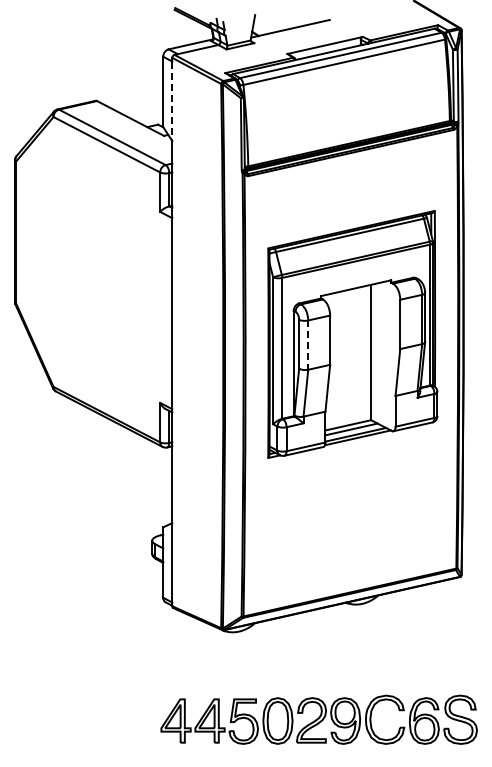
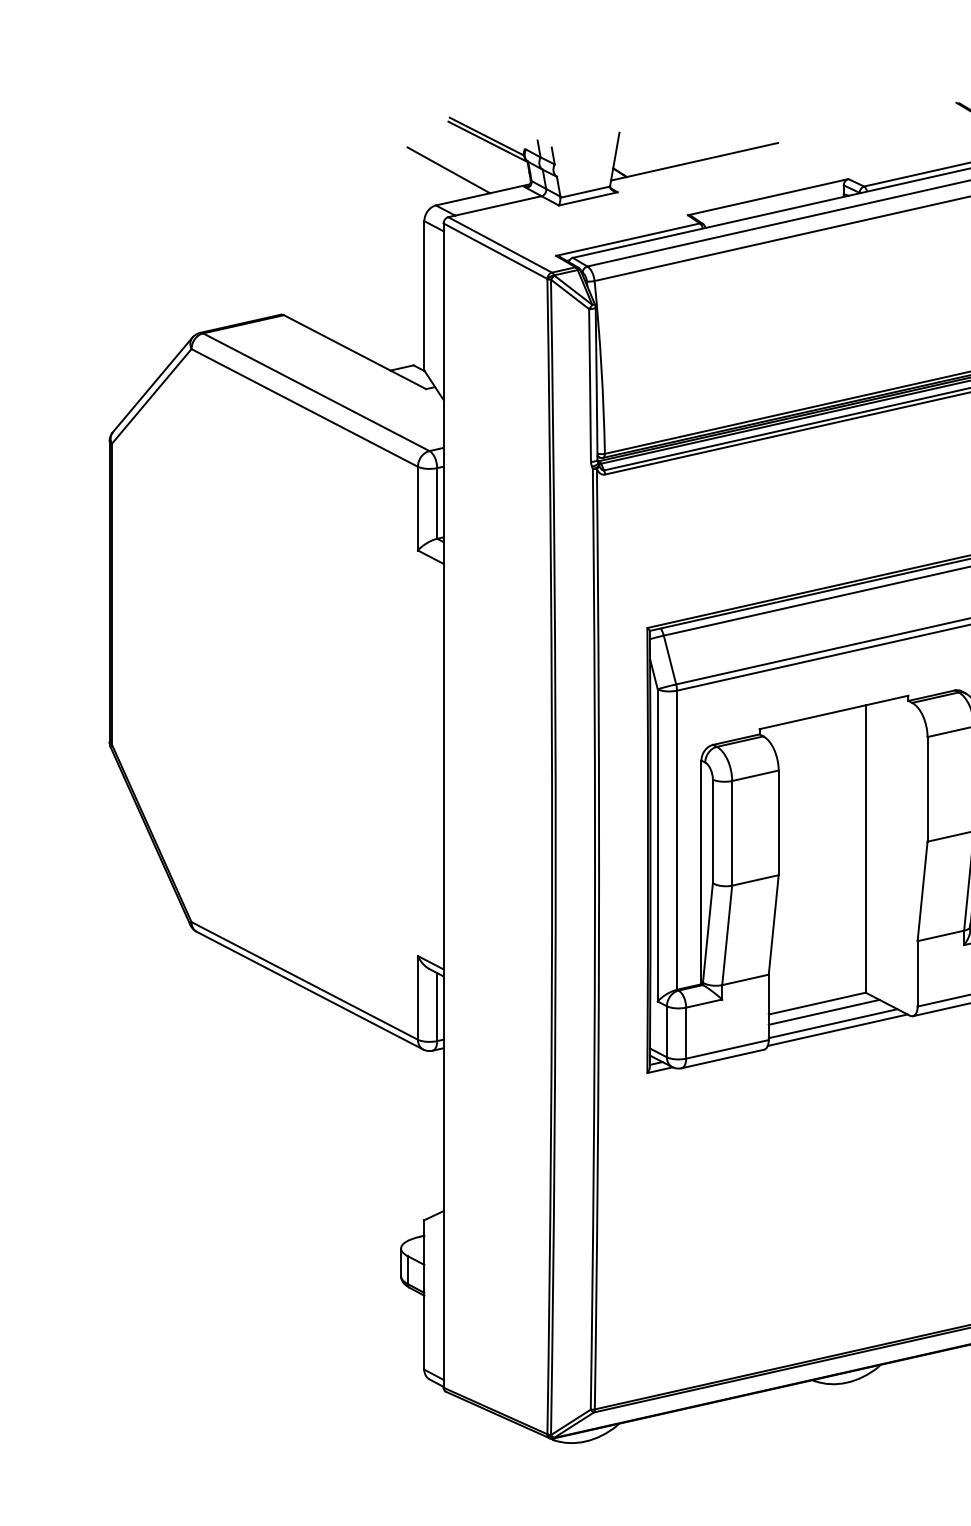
line: (174, 32) -> (448, 169), added
line: (172, 101) -> (444, 316), dashed -> solid
line: (308, 345) -> (732, 834), dashed -> solid

